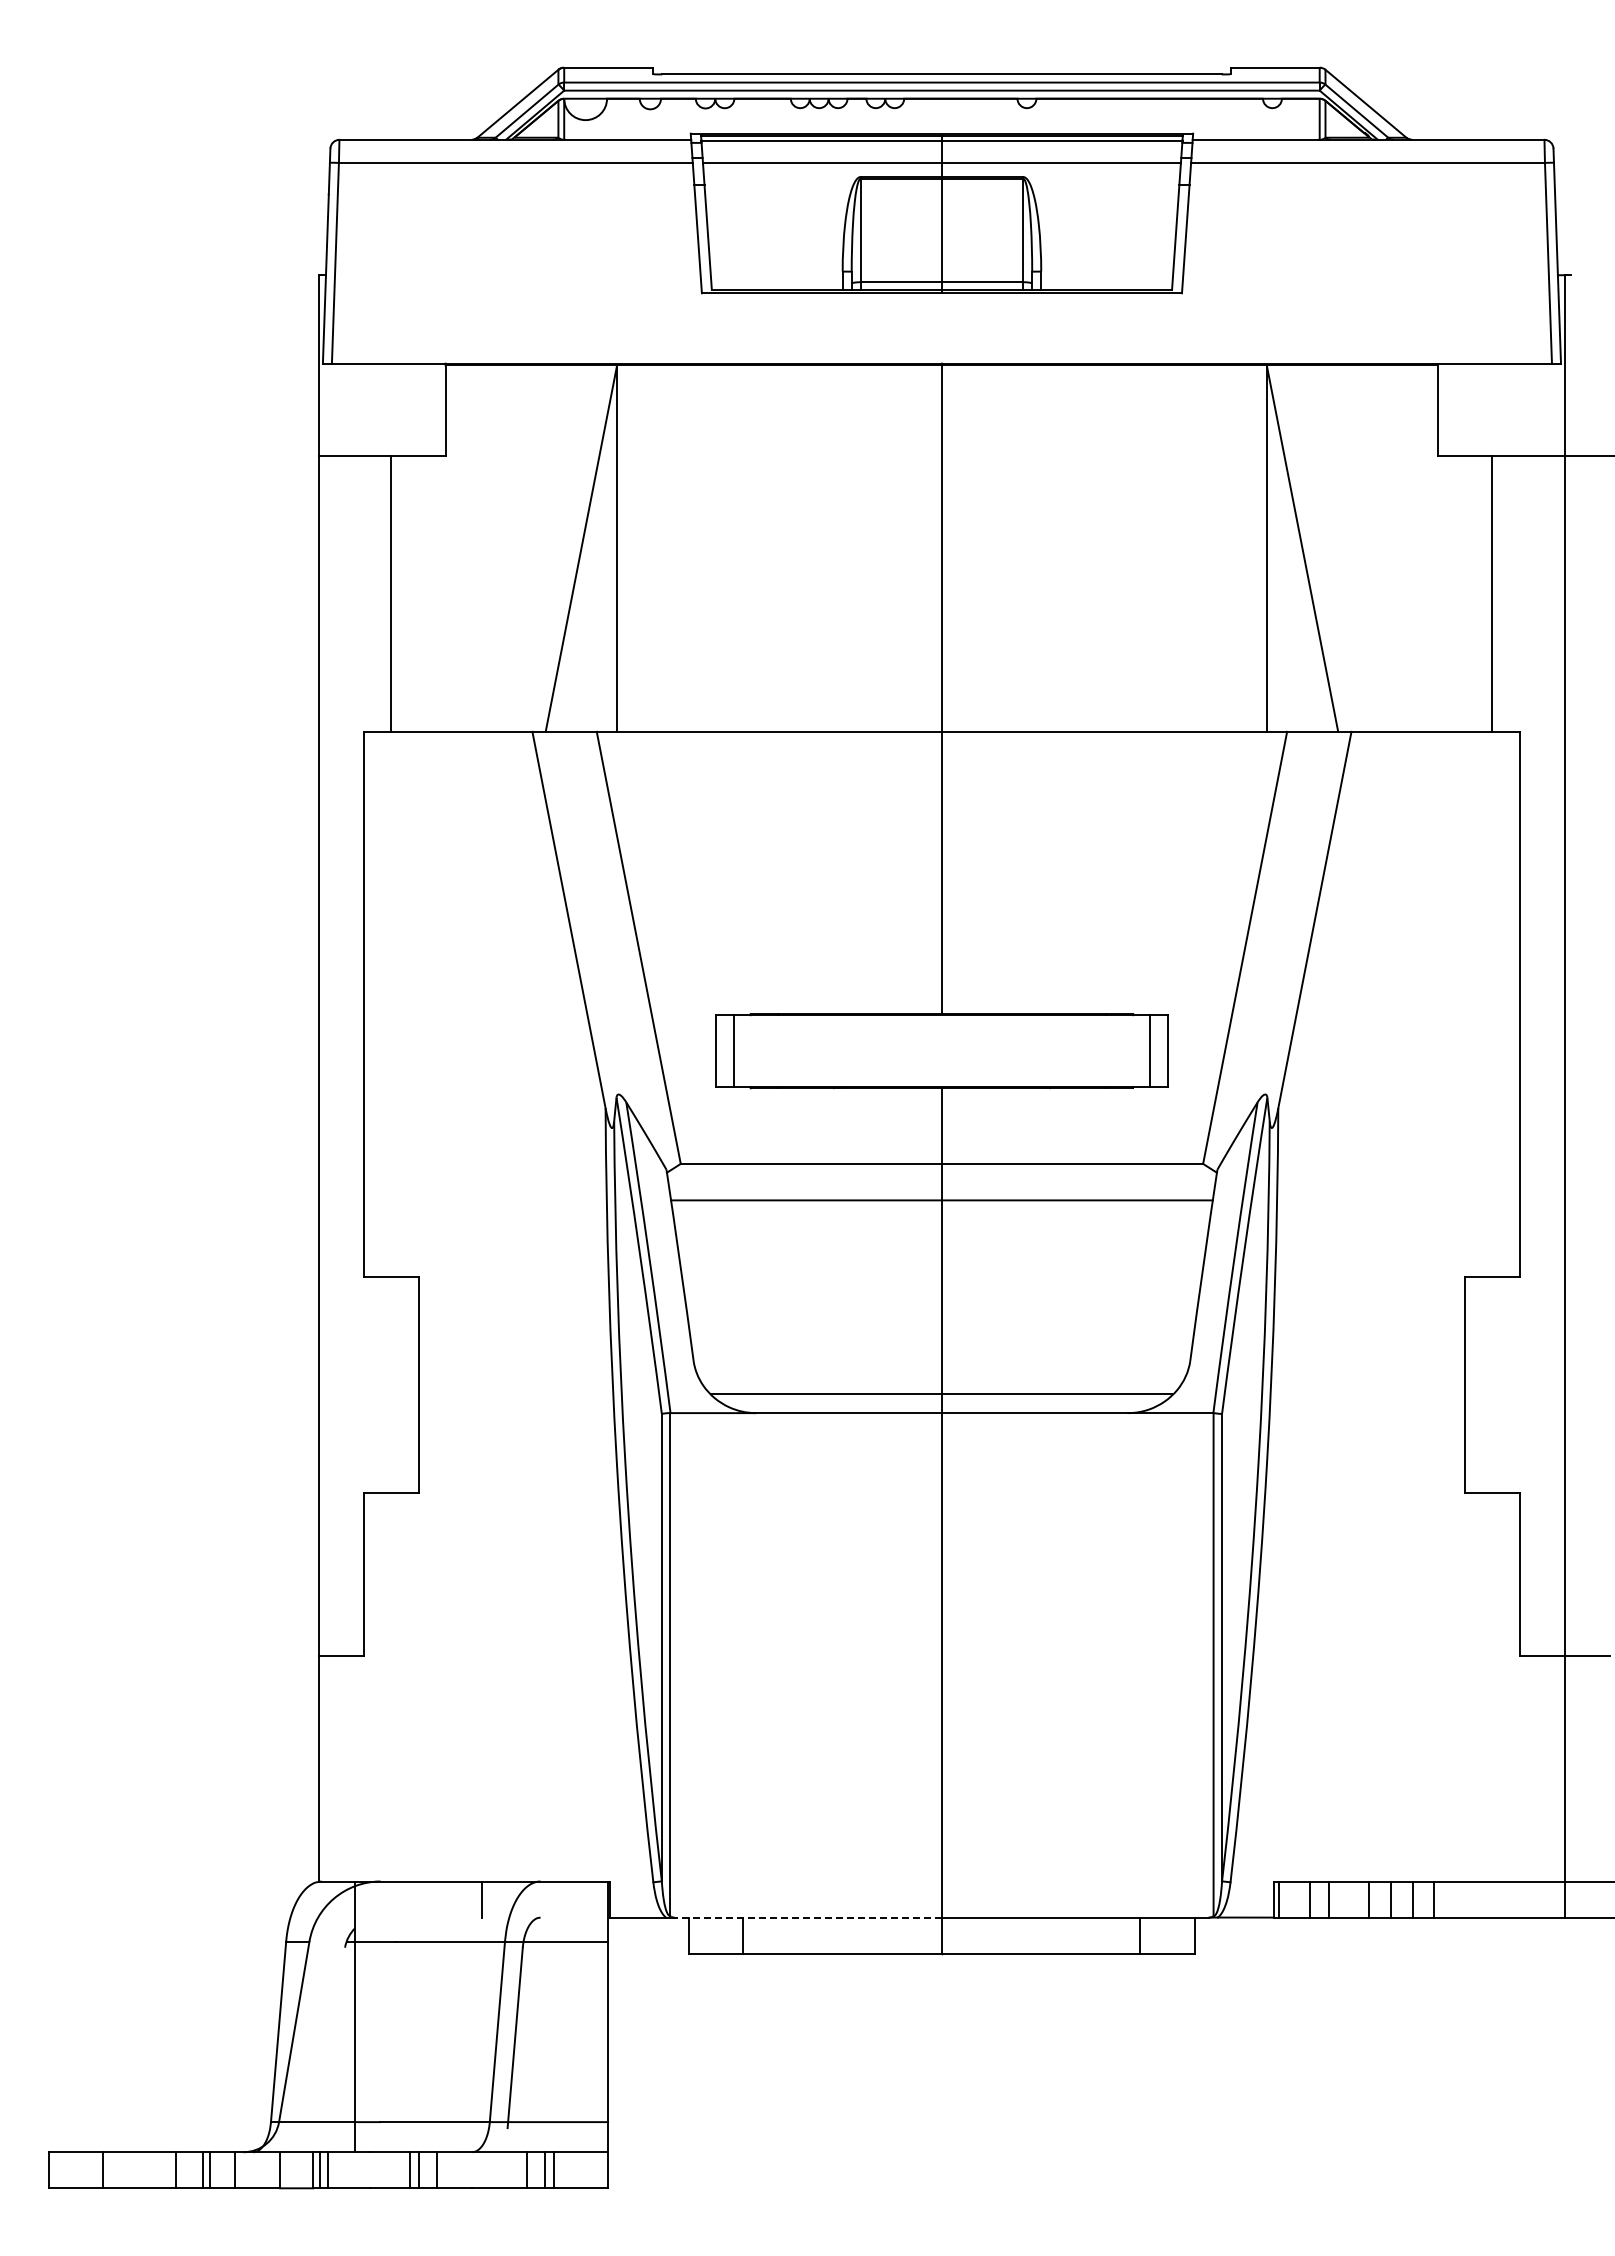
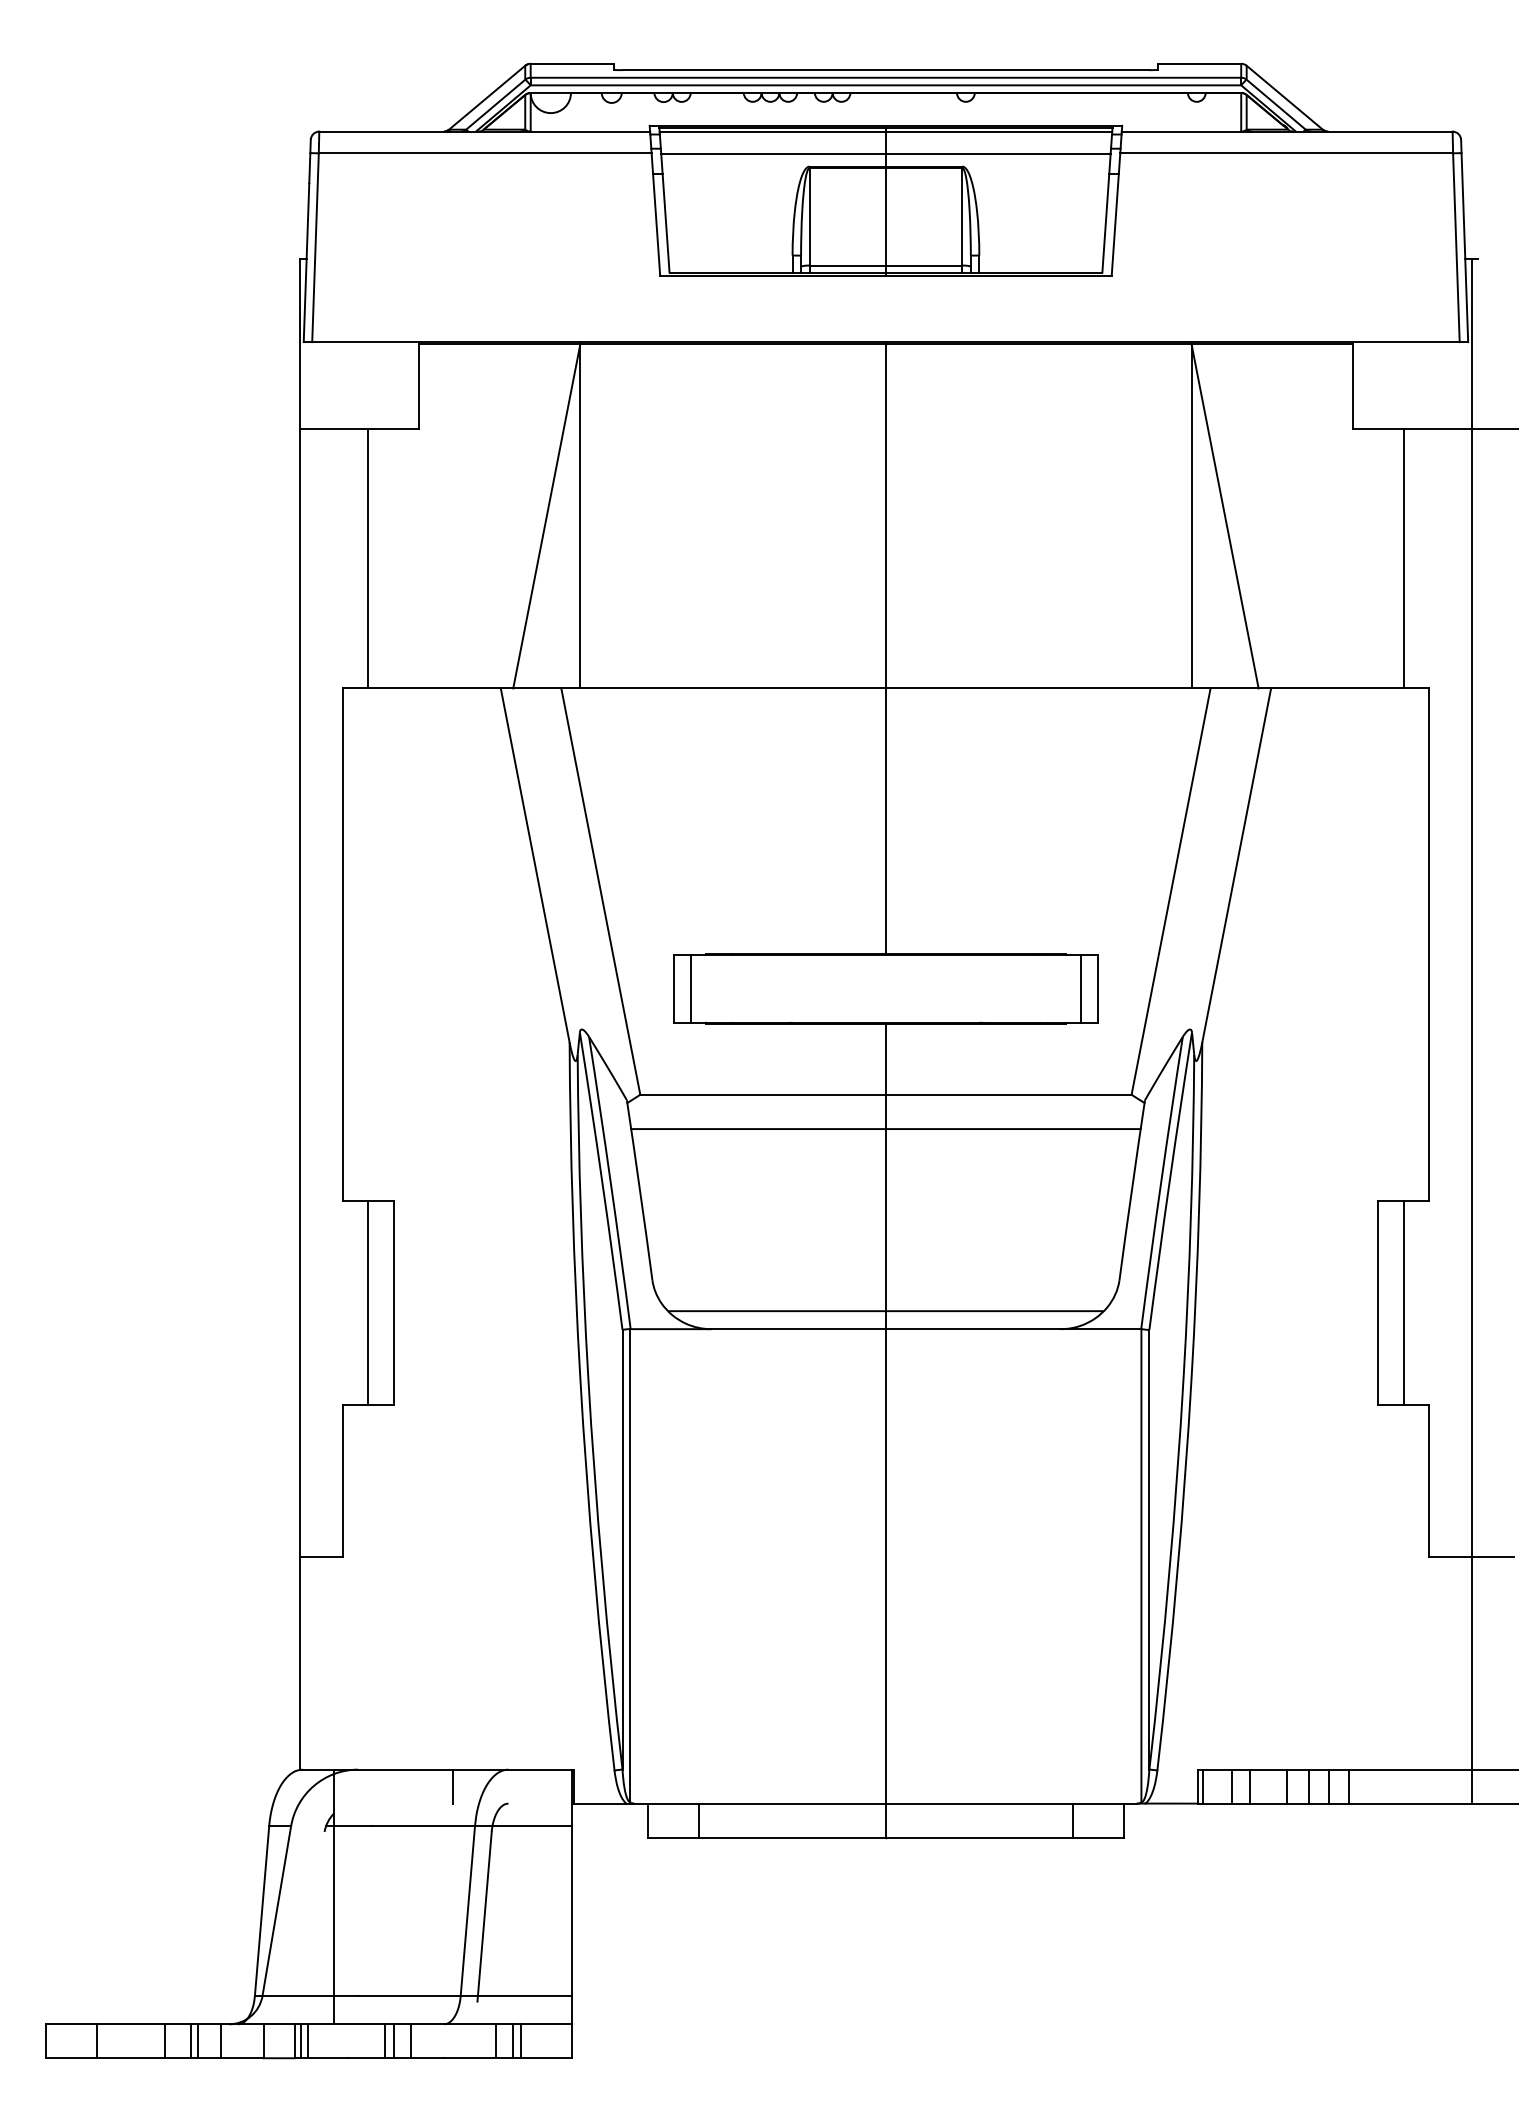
line: (391, 1384) -> (368, 1302), added
line: (1492, 1384) -> (1403, 1302), added
line: (808, 1917) -> (760, 1803), dashed -> solid

